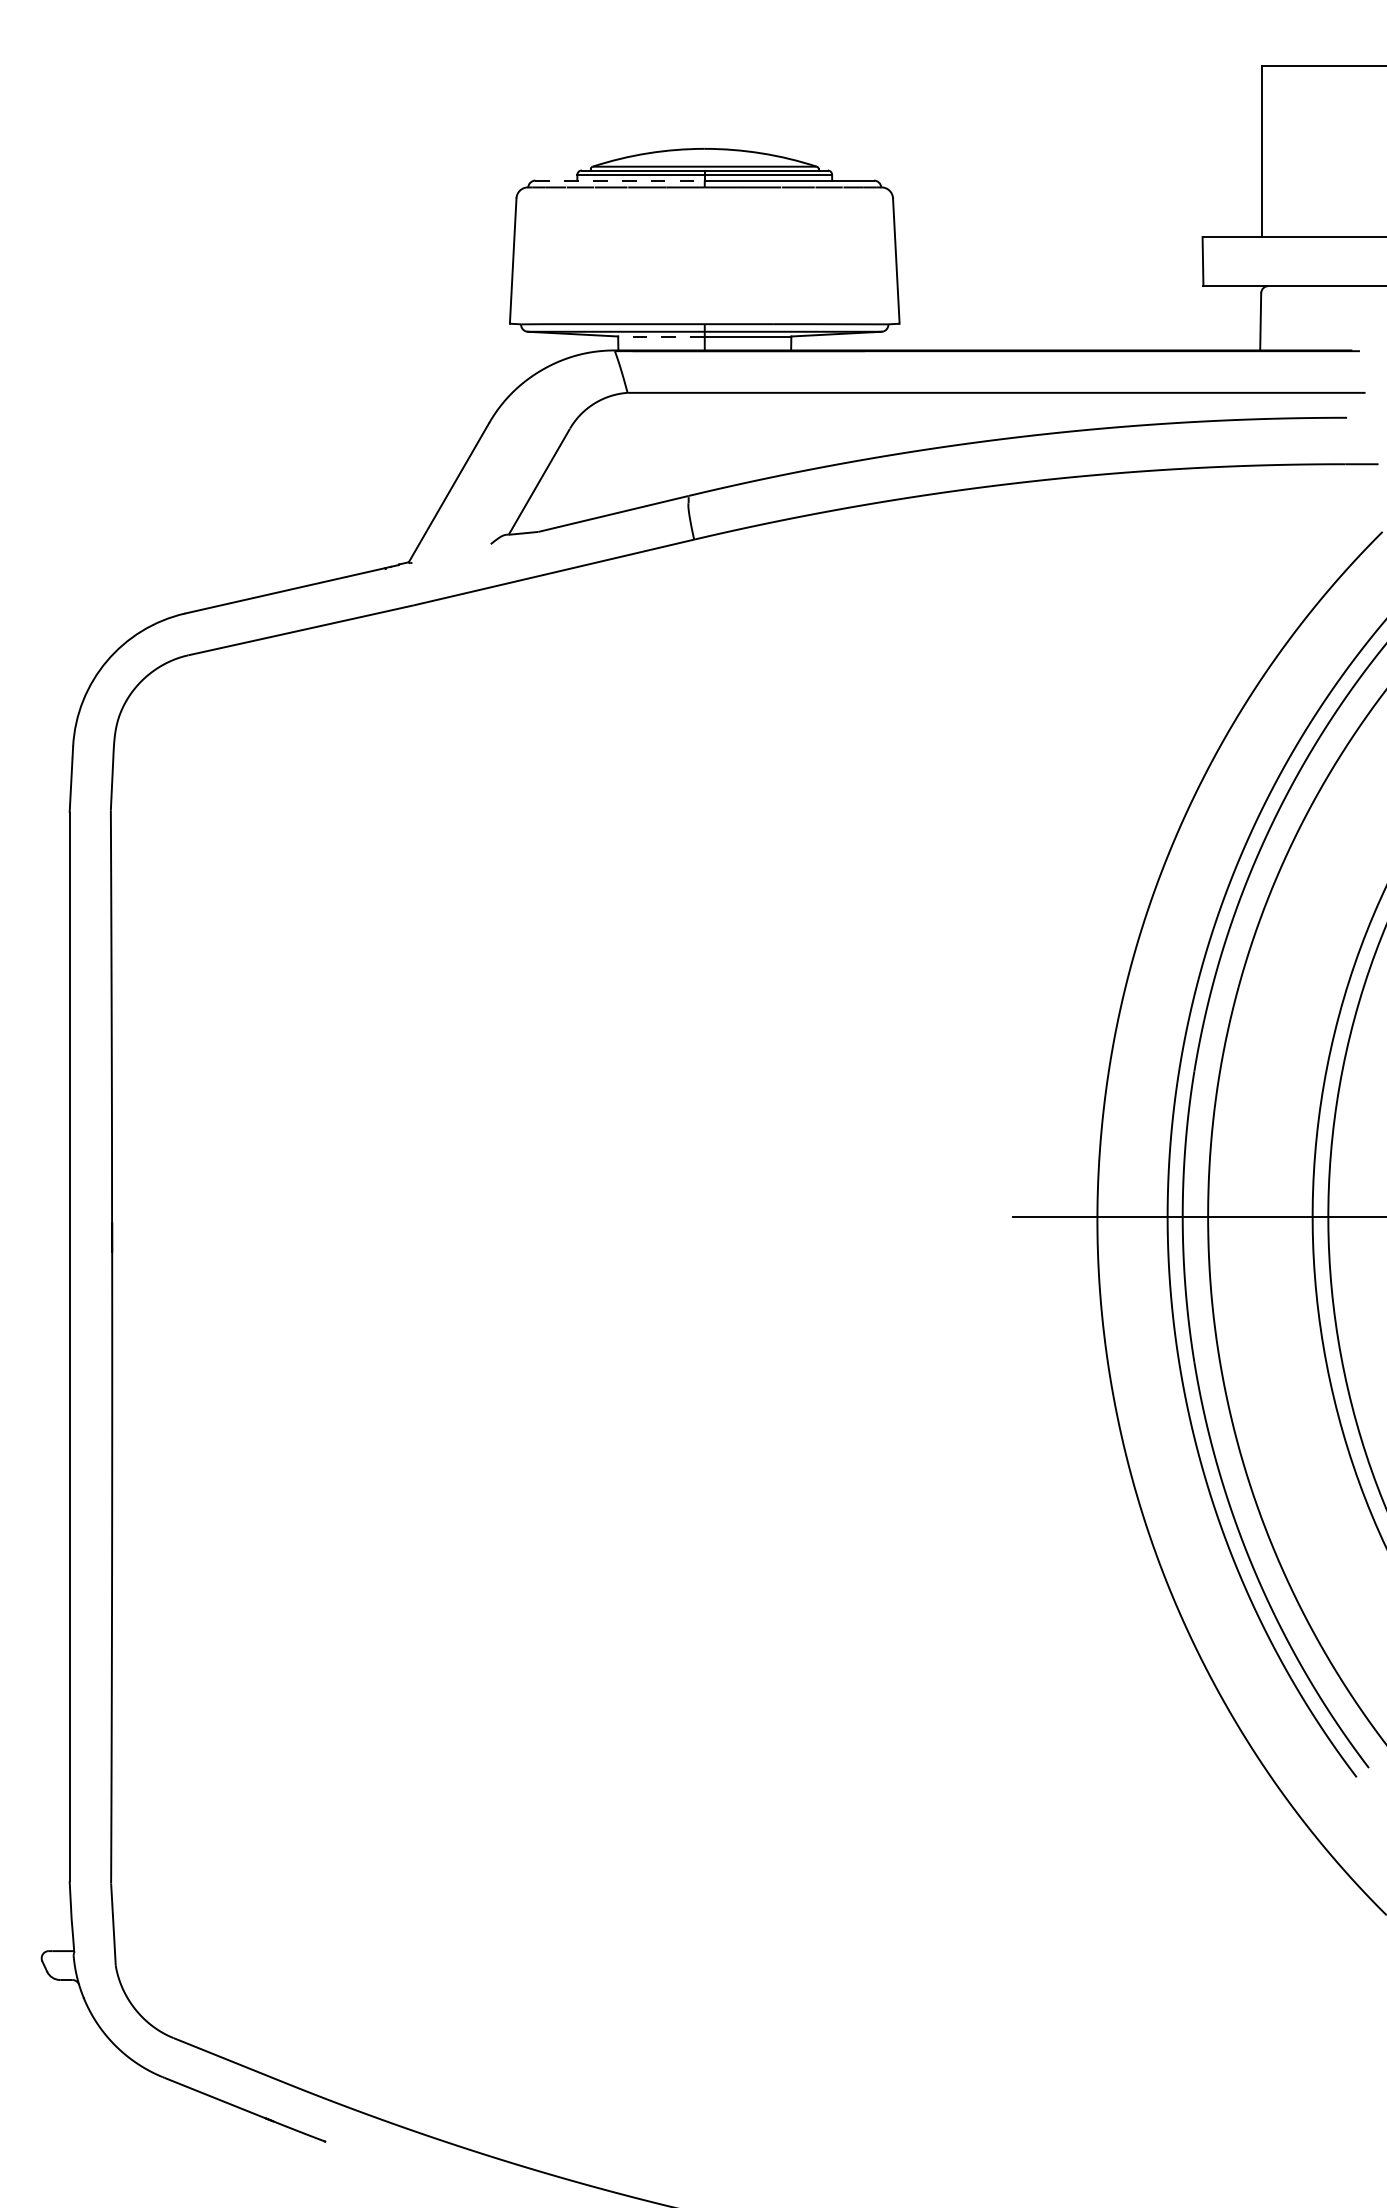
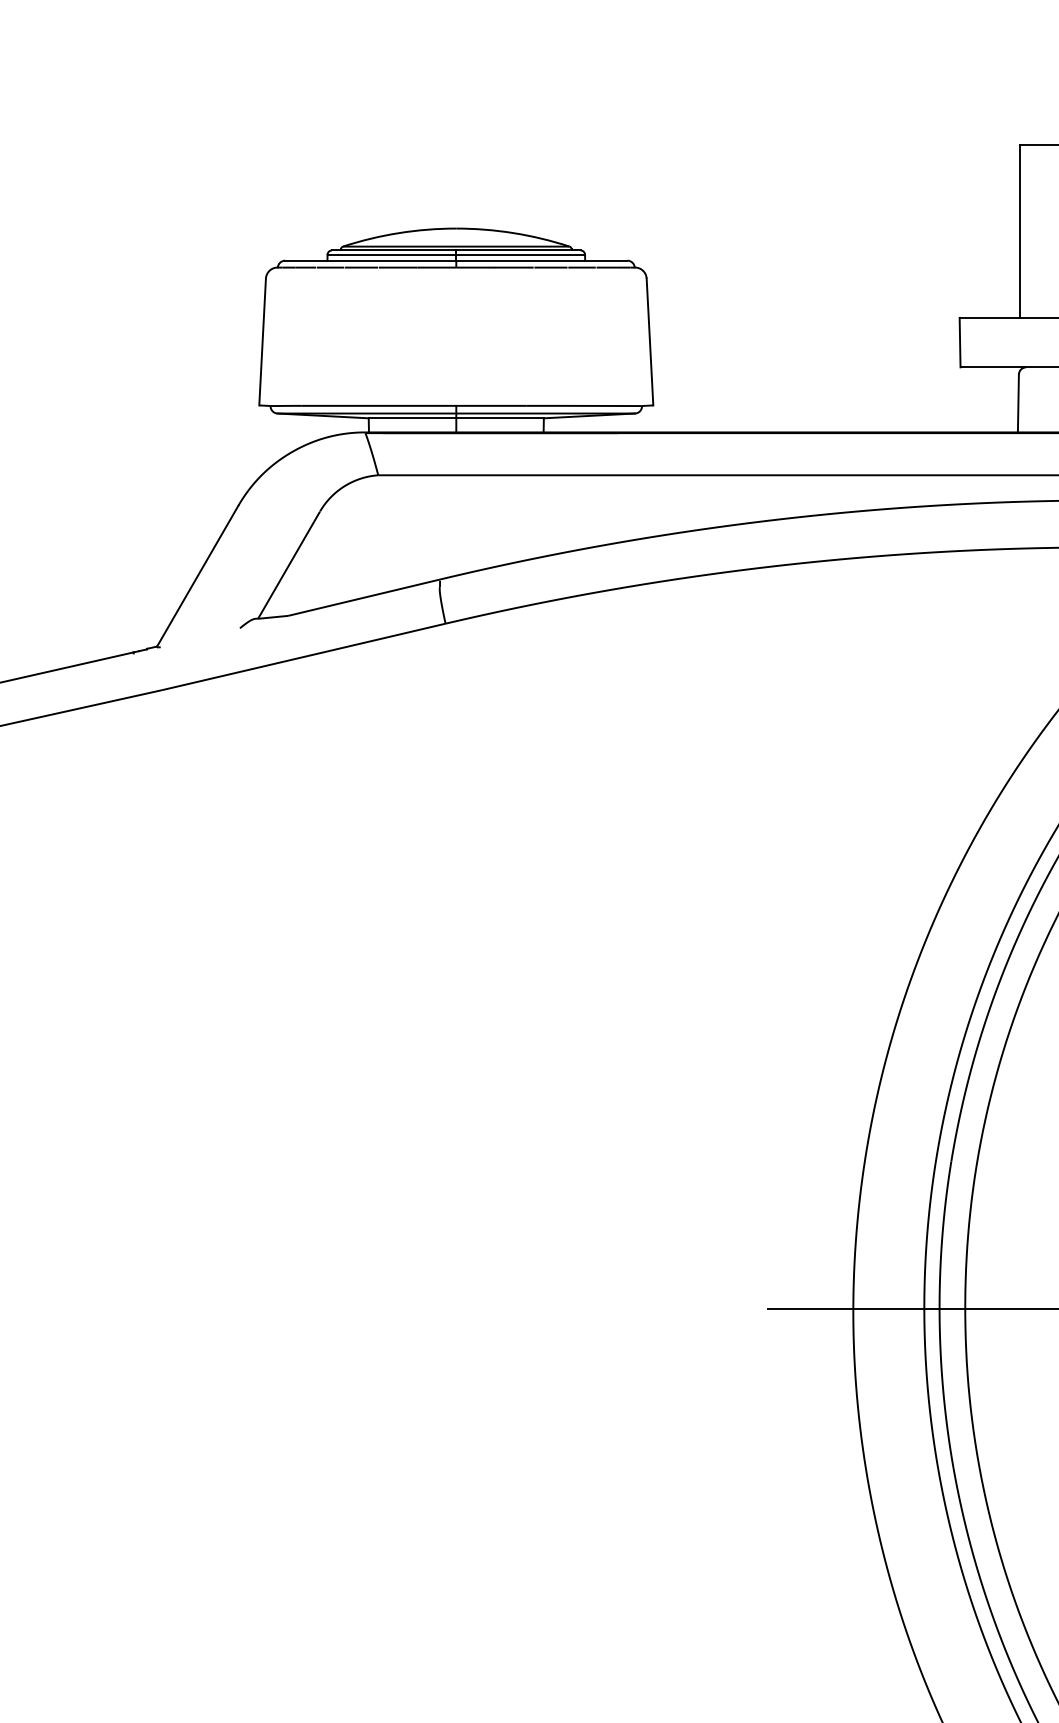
line: (620, 180) -> (371, 260), dashed -> solid
line: (660, 336) -> (411, 418), dashed -> solid

